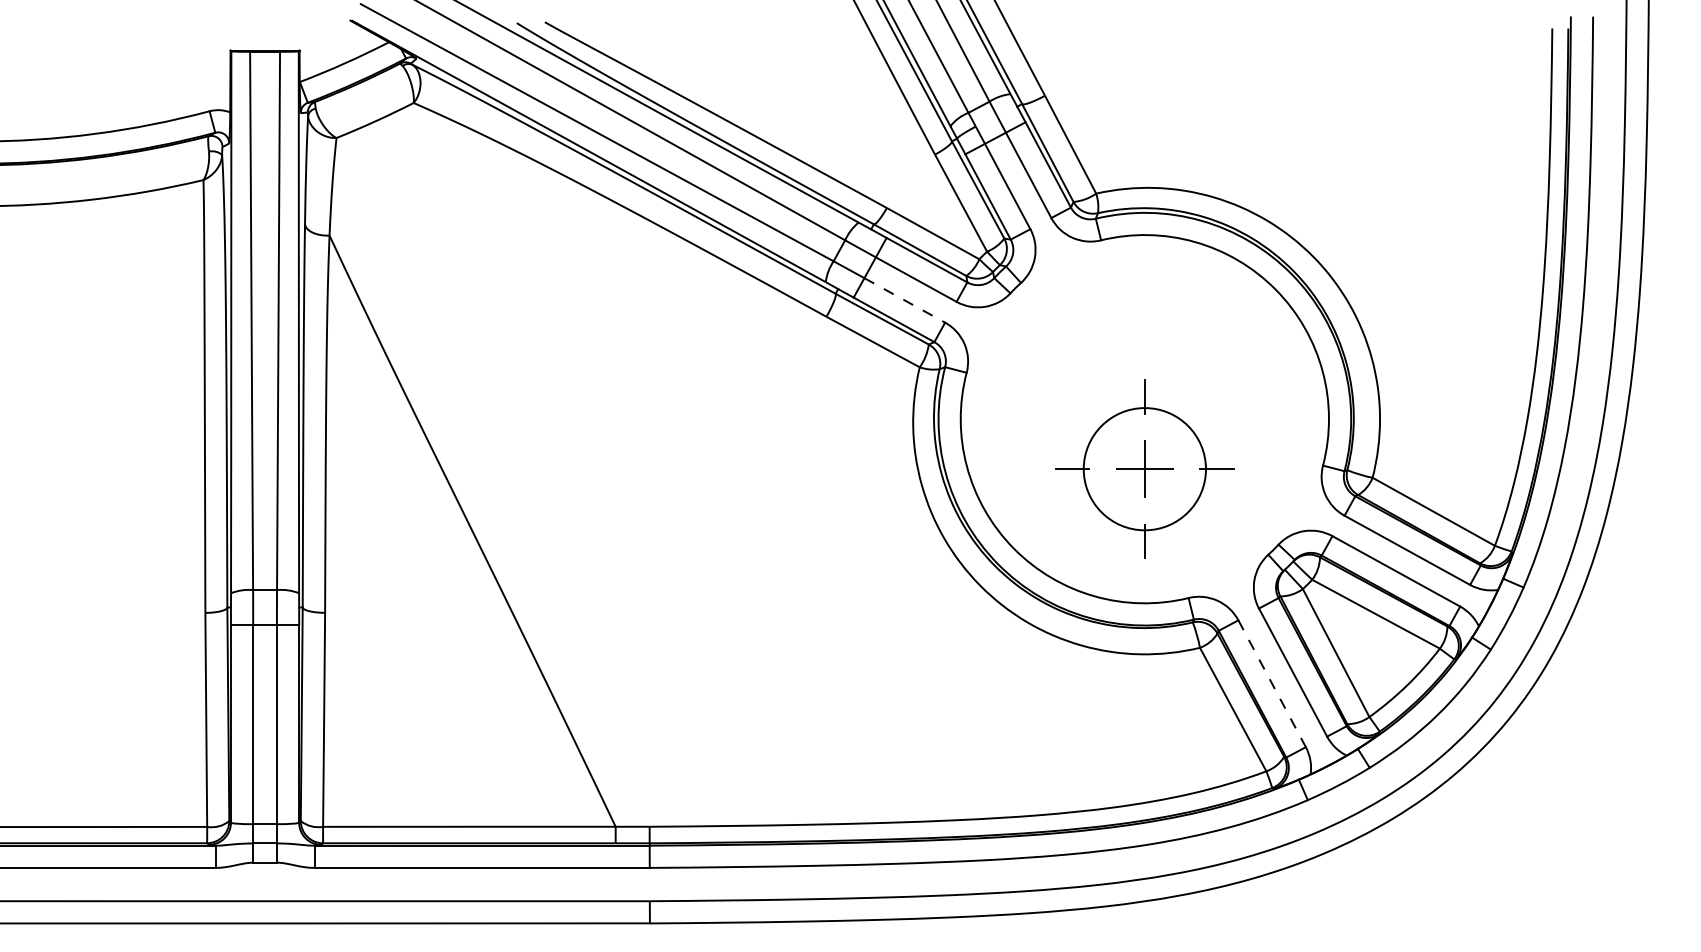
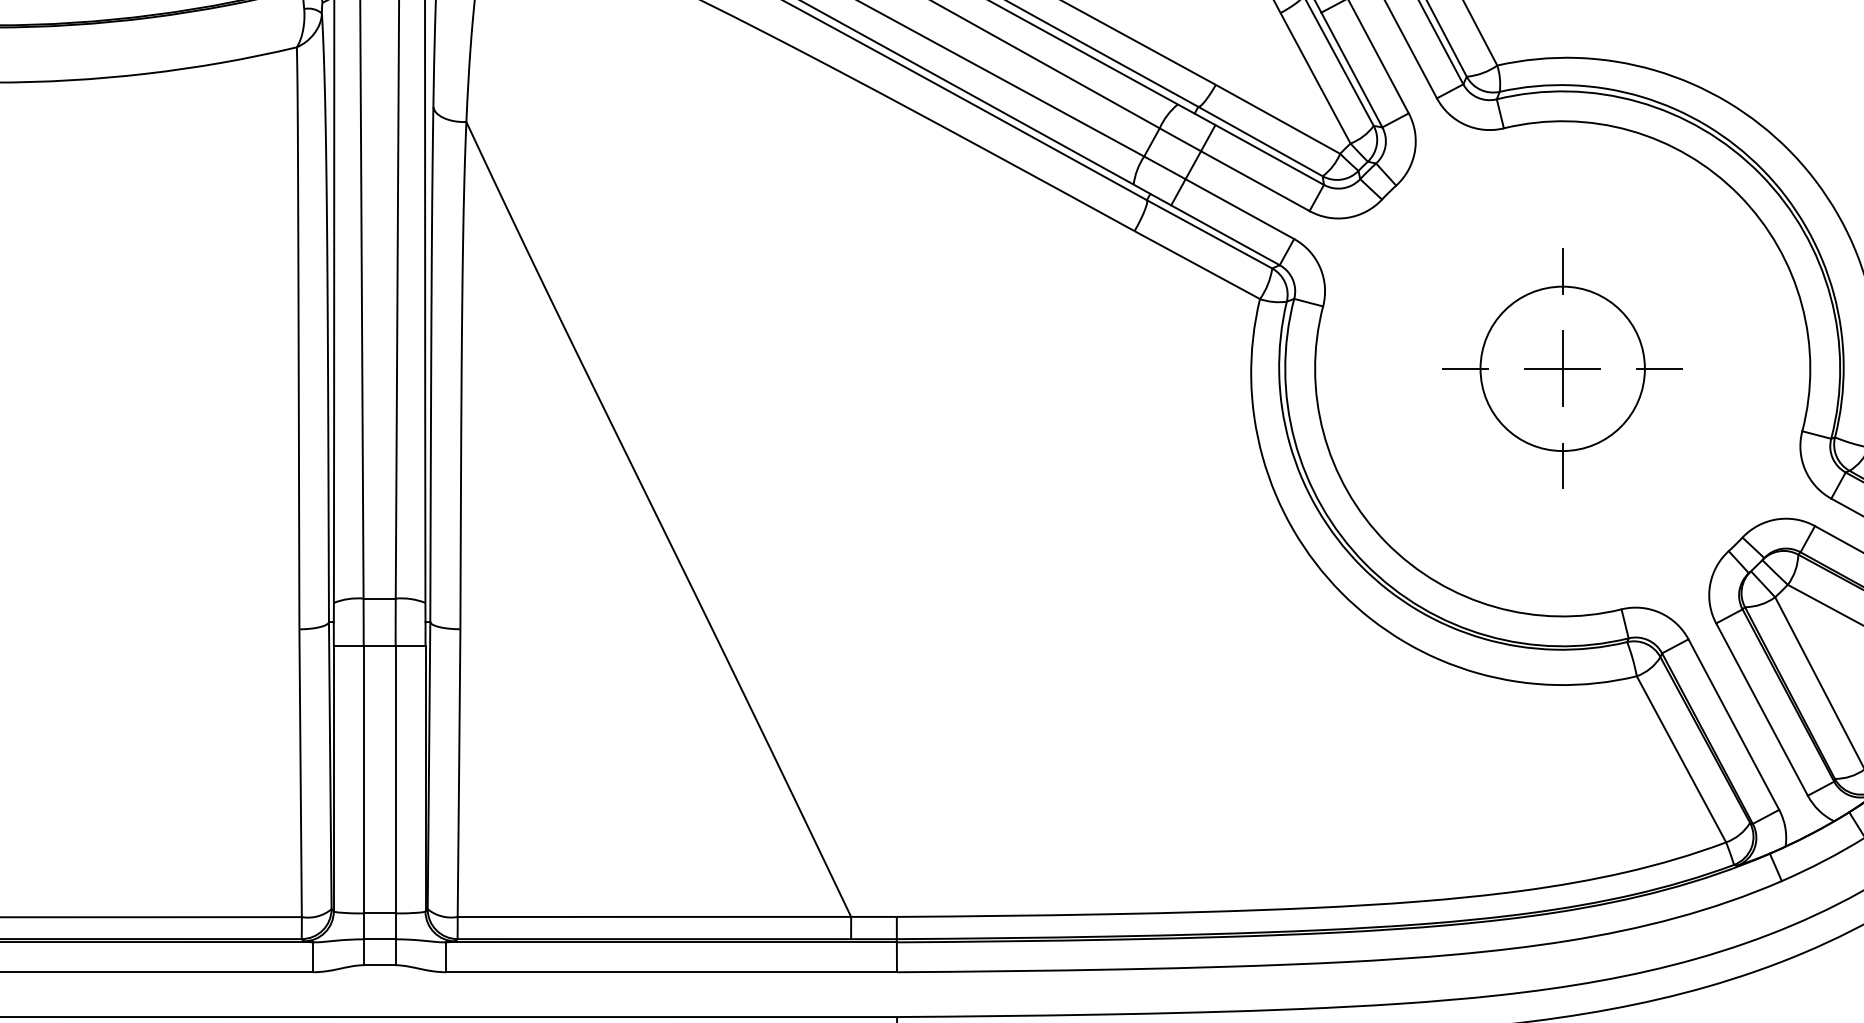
line: (905, 300) -> (1240, 209), dashed -> solid
part: (1144, 468) -> (1562, 367), moved
line: (1272, 683) -> (1734, 724), dashed -> solid

